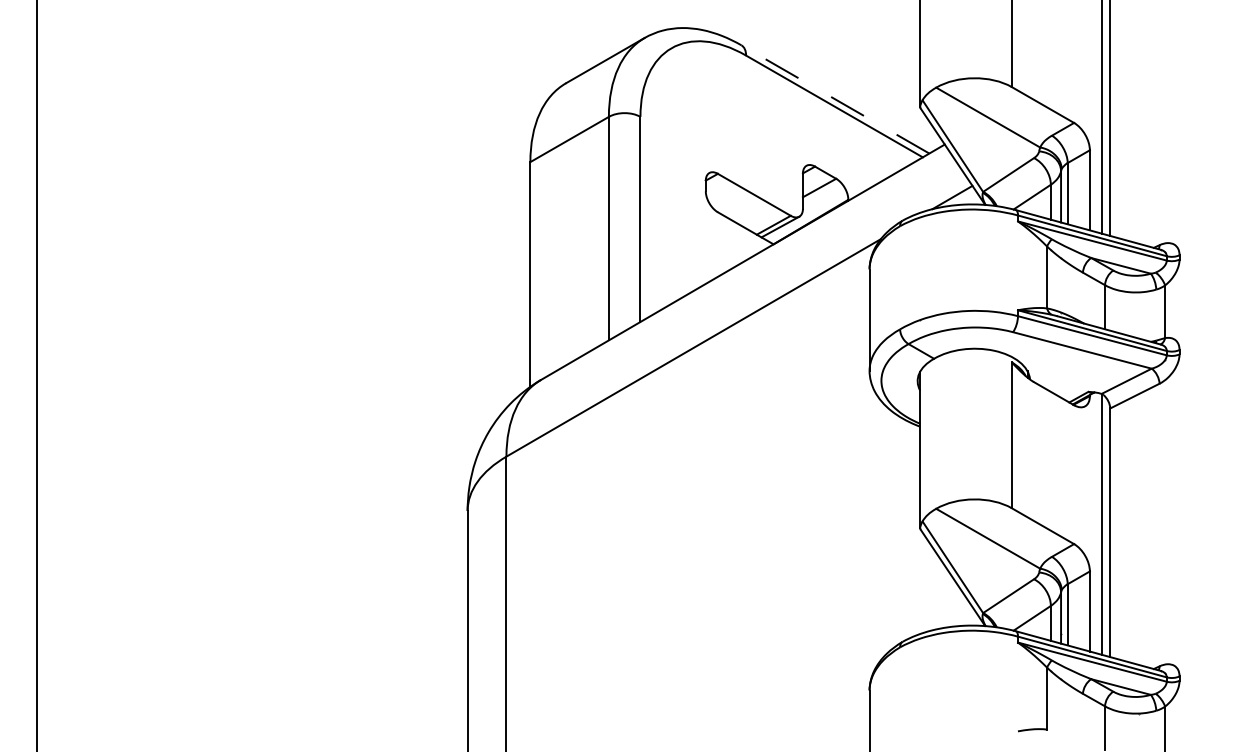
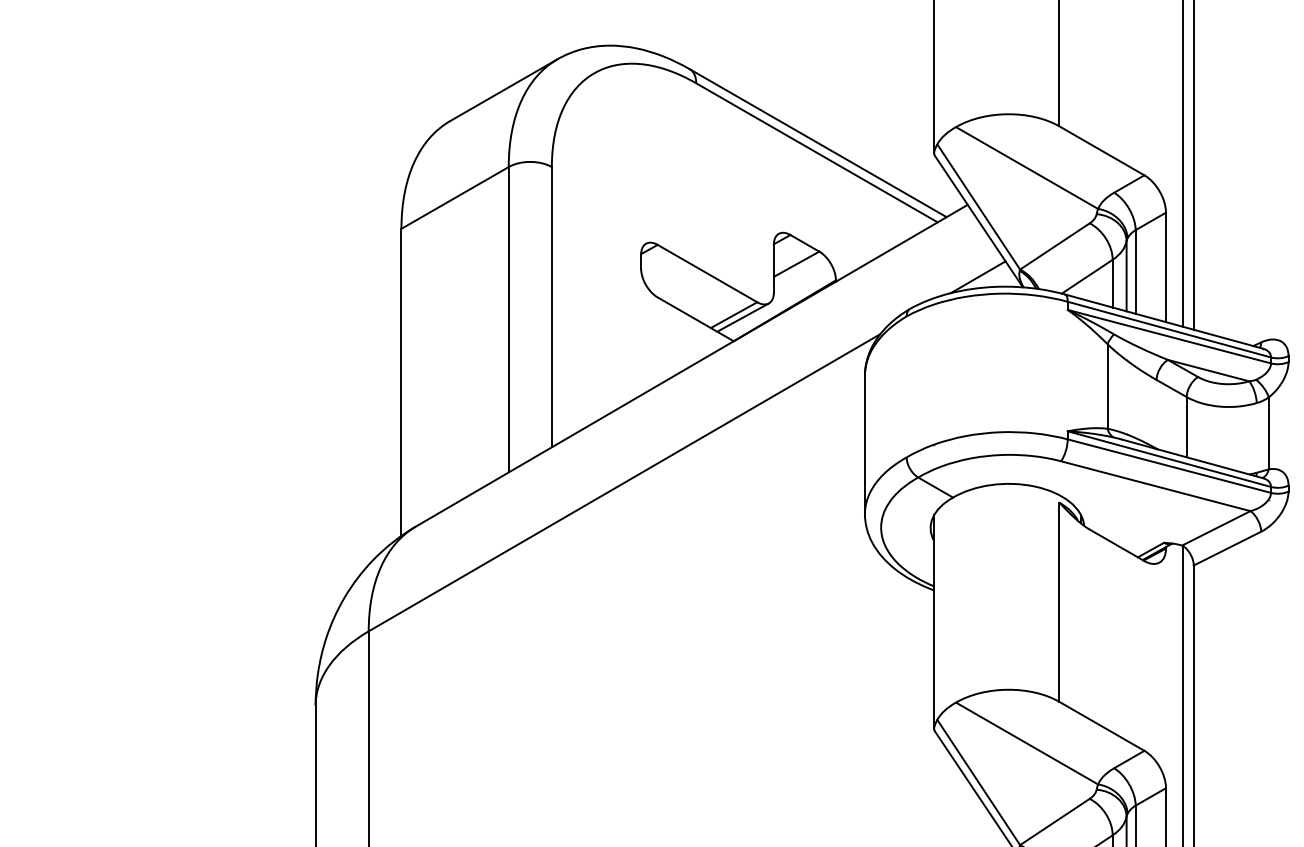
line: (834, 99) -> (817, 143), dashed -> solid

